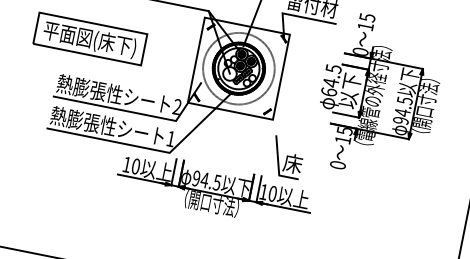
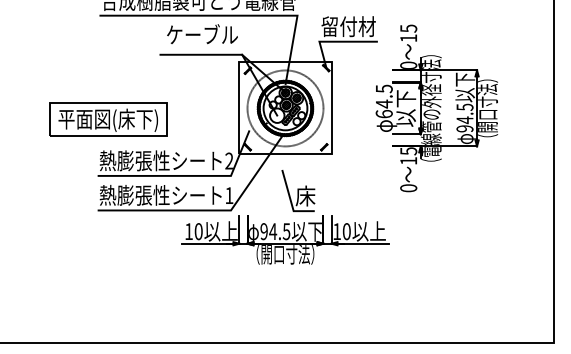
part: (90, 39) -> (108, 119), moved
part: (287, 157) -> (298, 190), moved

